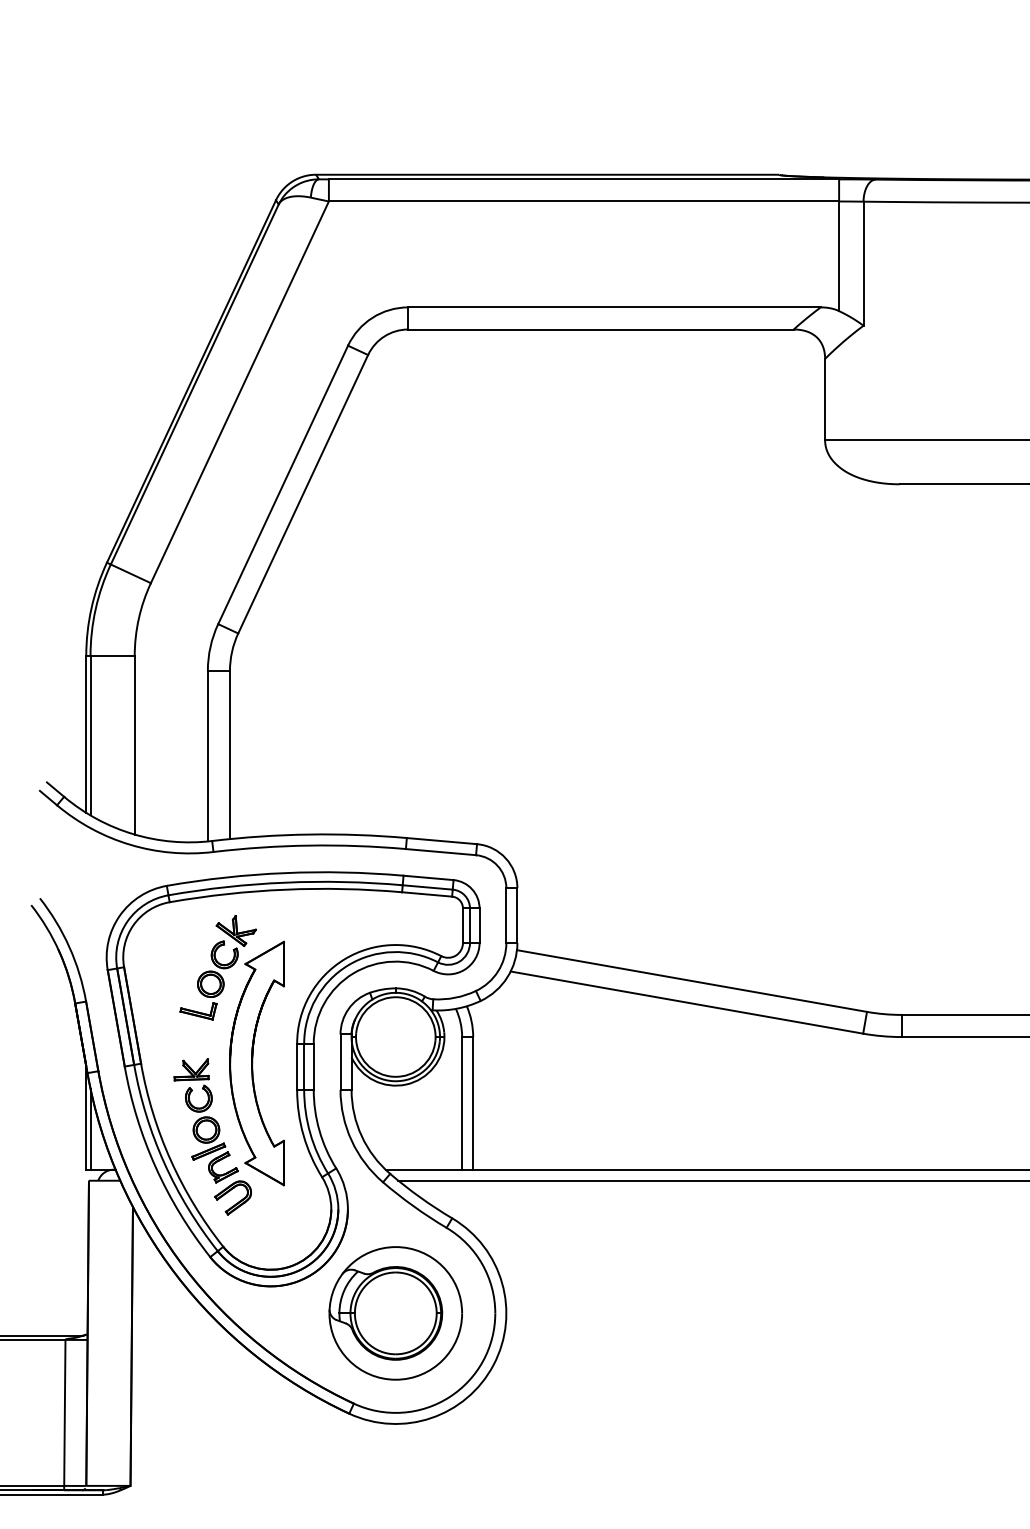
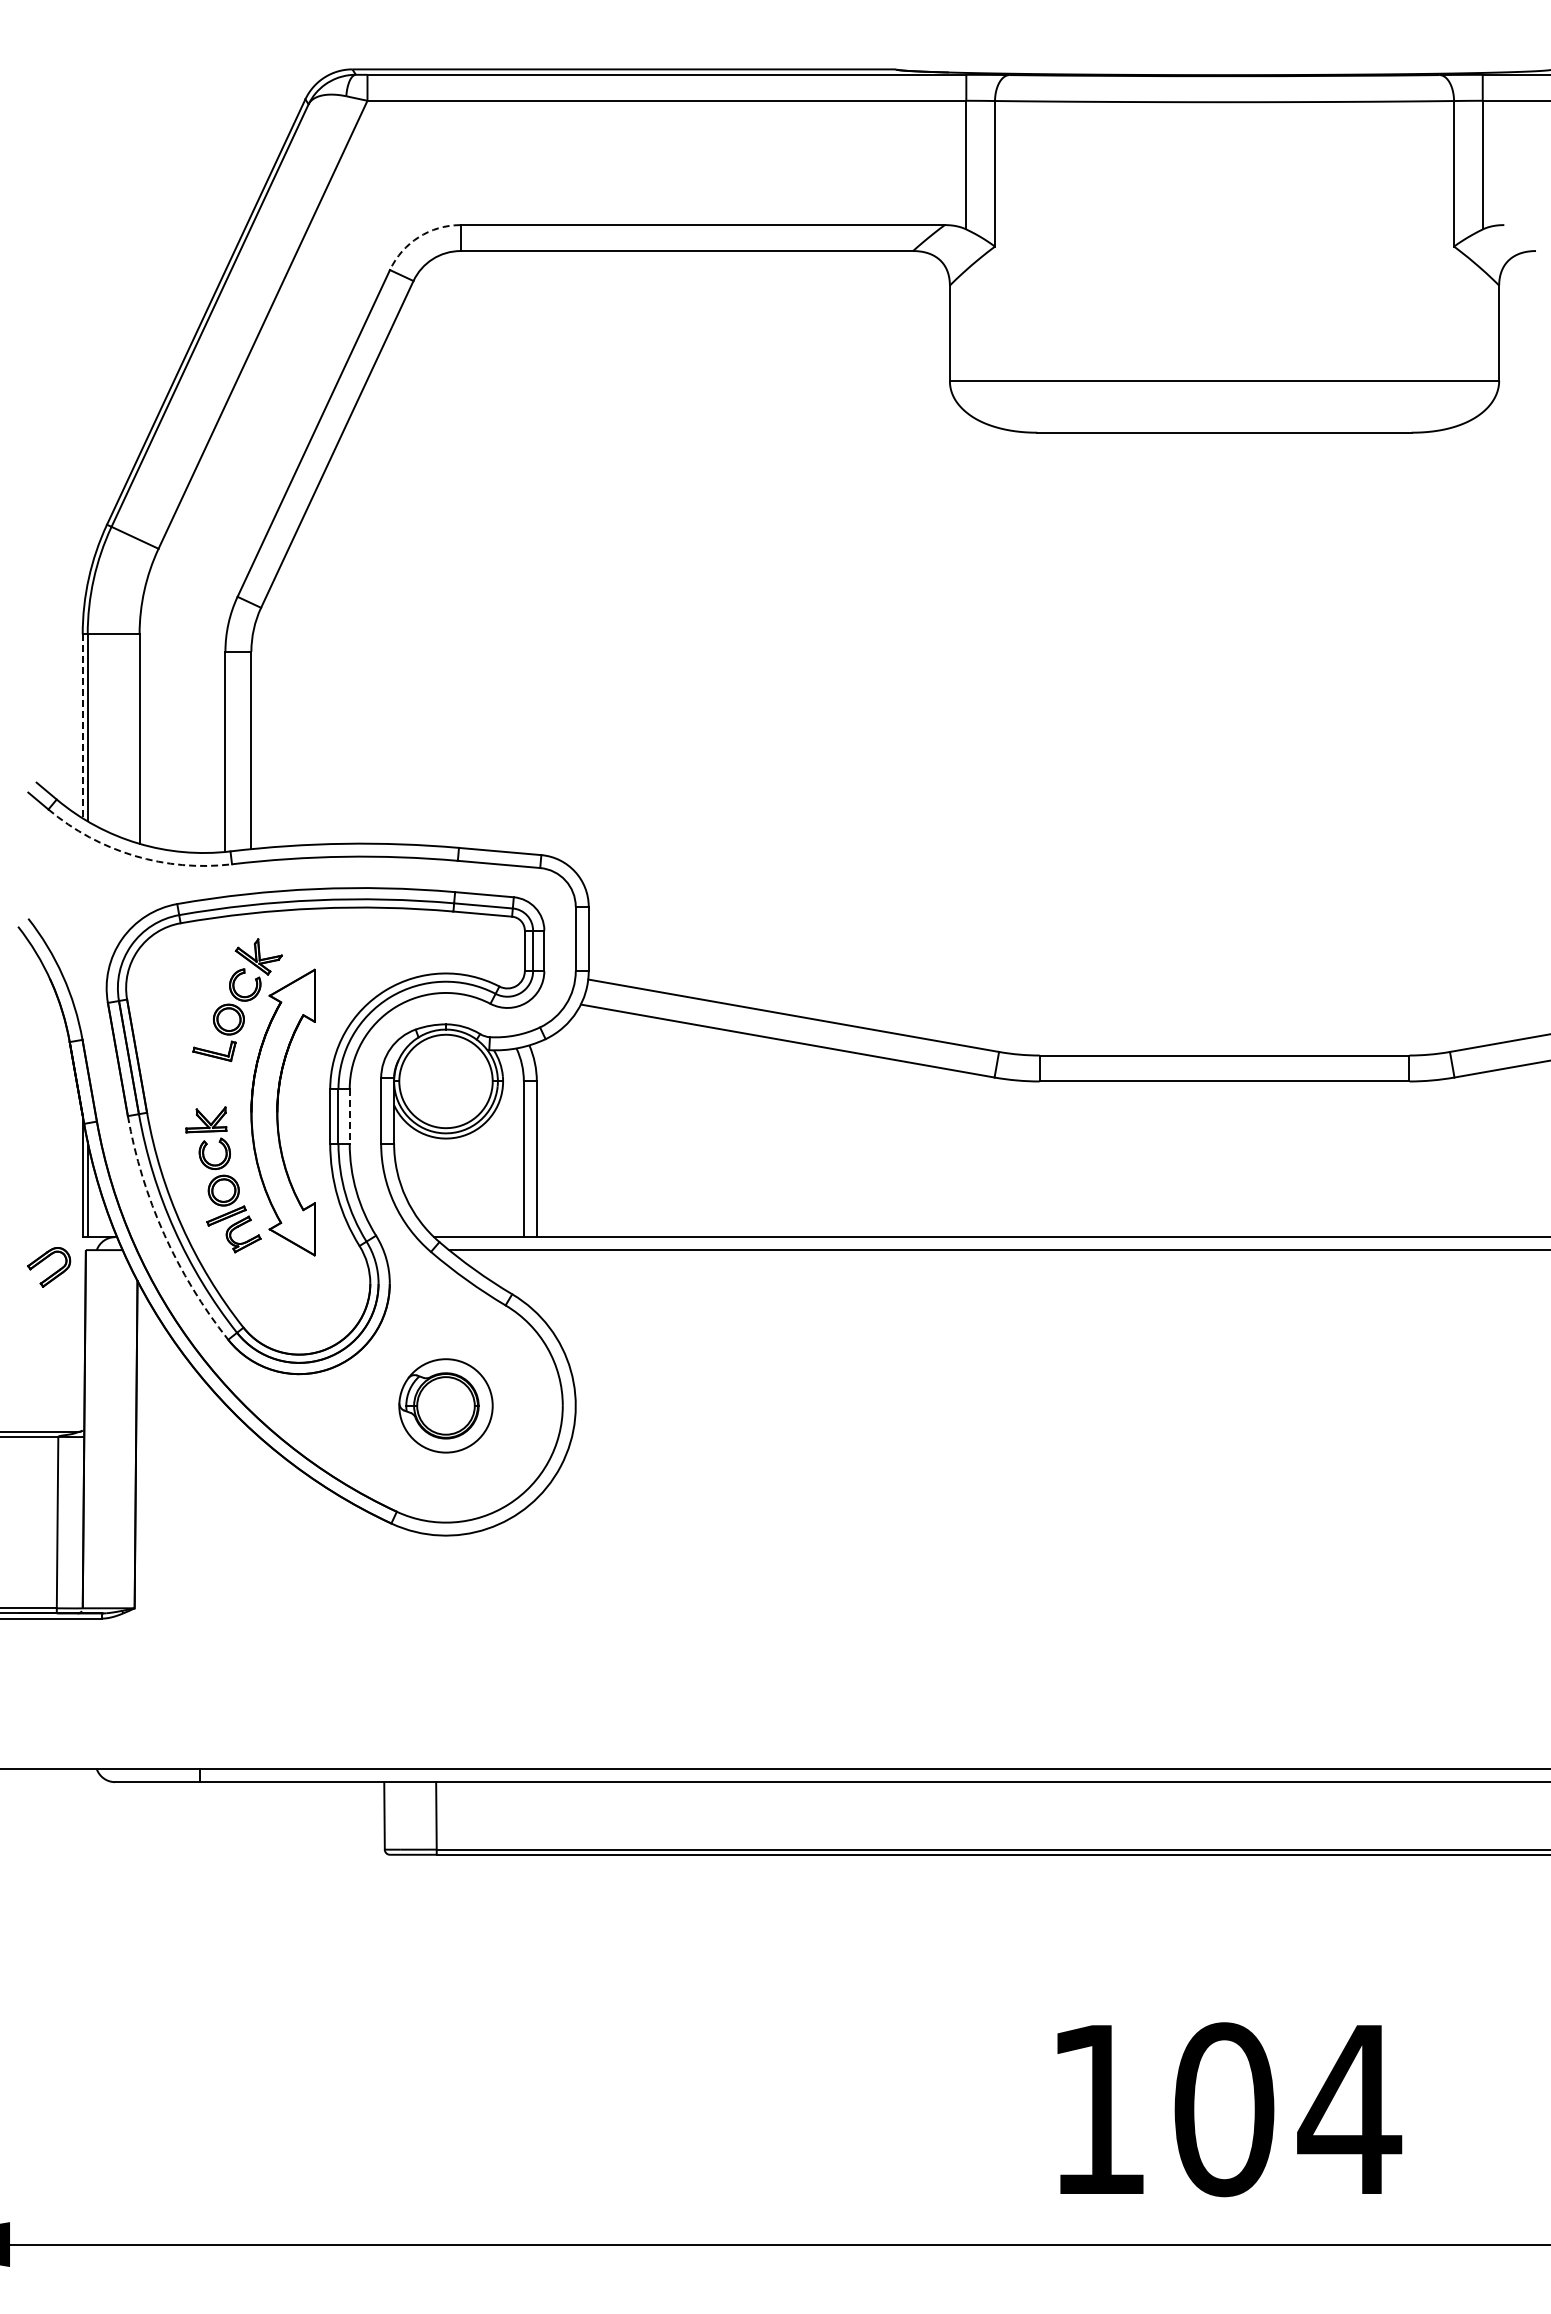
arc: (372, 317) -> (418, 237), solid -> dashed
line: (86, 734) -> (82, 726), solid -> dashed
arc: (130, 844) -> (134, 855), solid -> dashed
line: (313, 1066) -> (349, 1116), solid -> dashed
arc: (155, 1167) -> (164, 1234), solid -> dashed
part: (237, 1202) -> (54, 1272), moved
part: (395, 1313) -> (445, 1405), size x0.6

